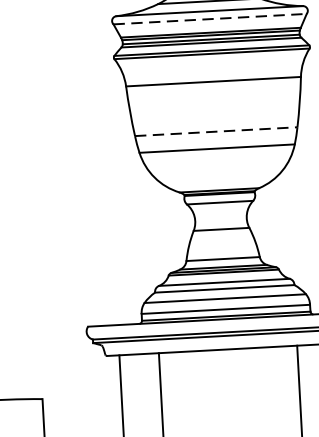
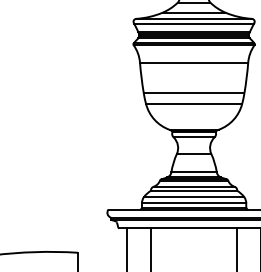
line: (210, 18) -> (194, 23), dashed -> solid
line: (216, 131) -> (194, 93), dashed -> solid

